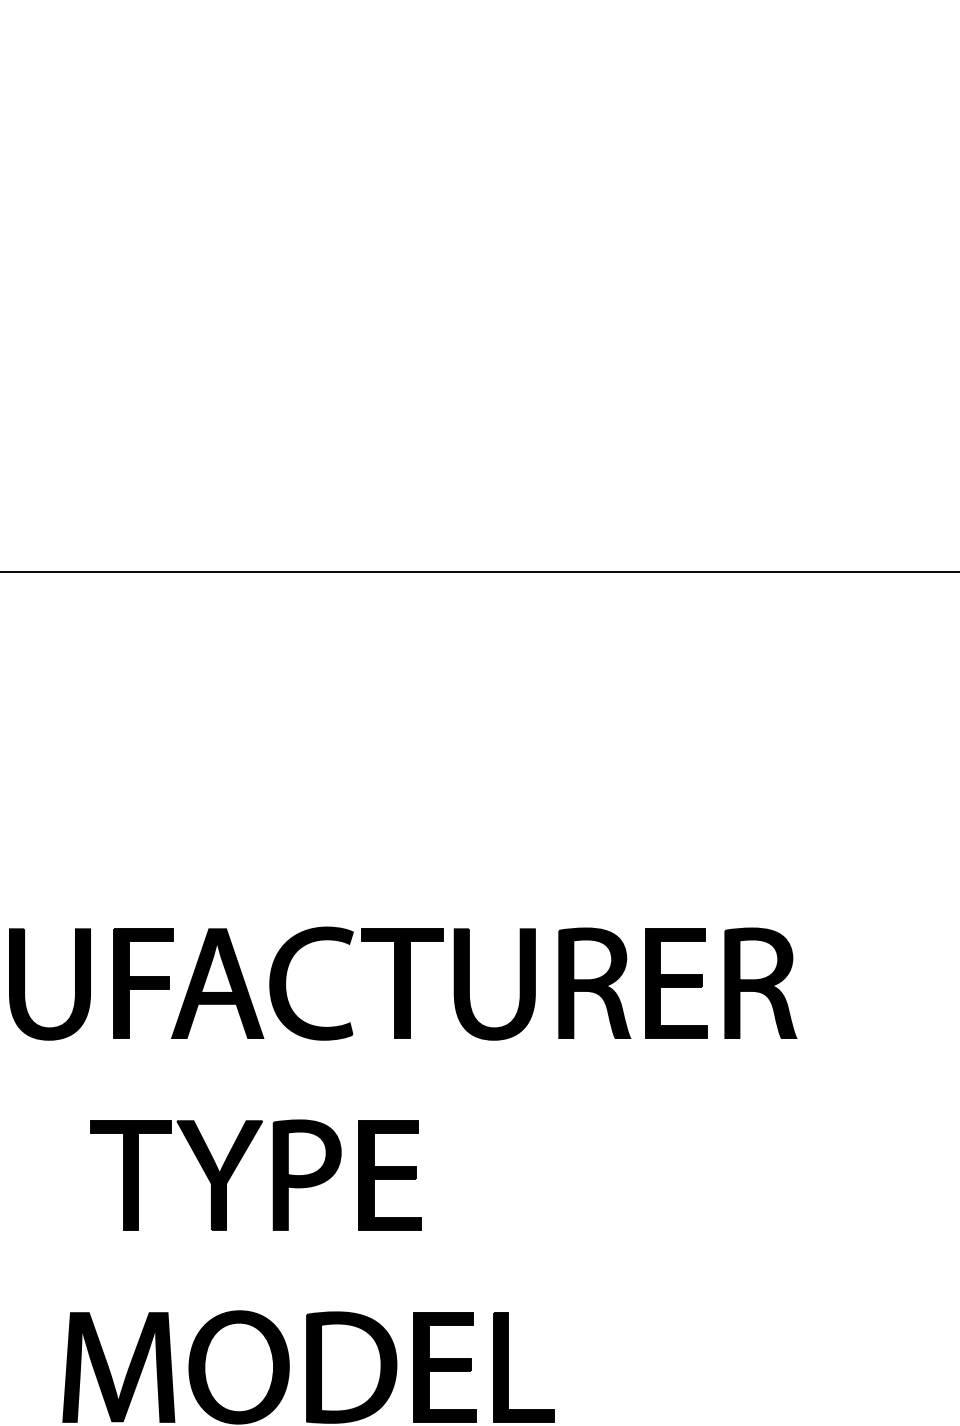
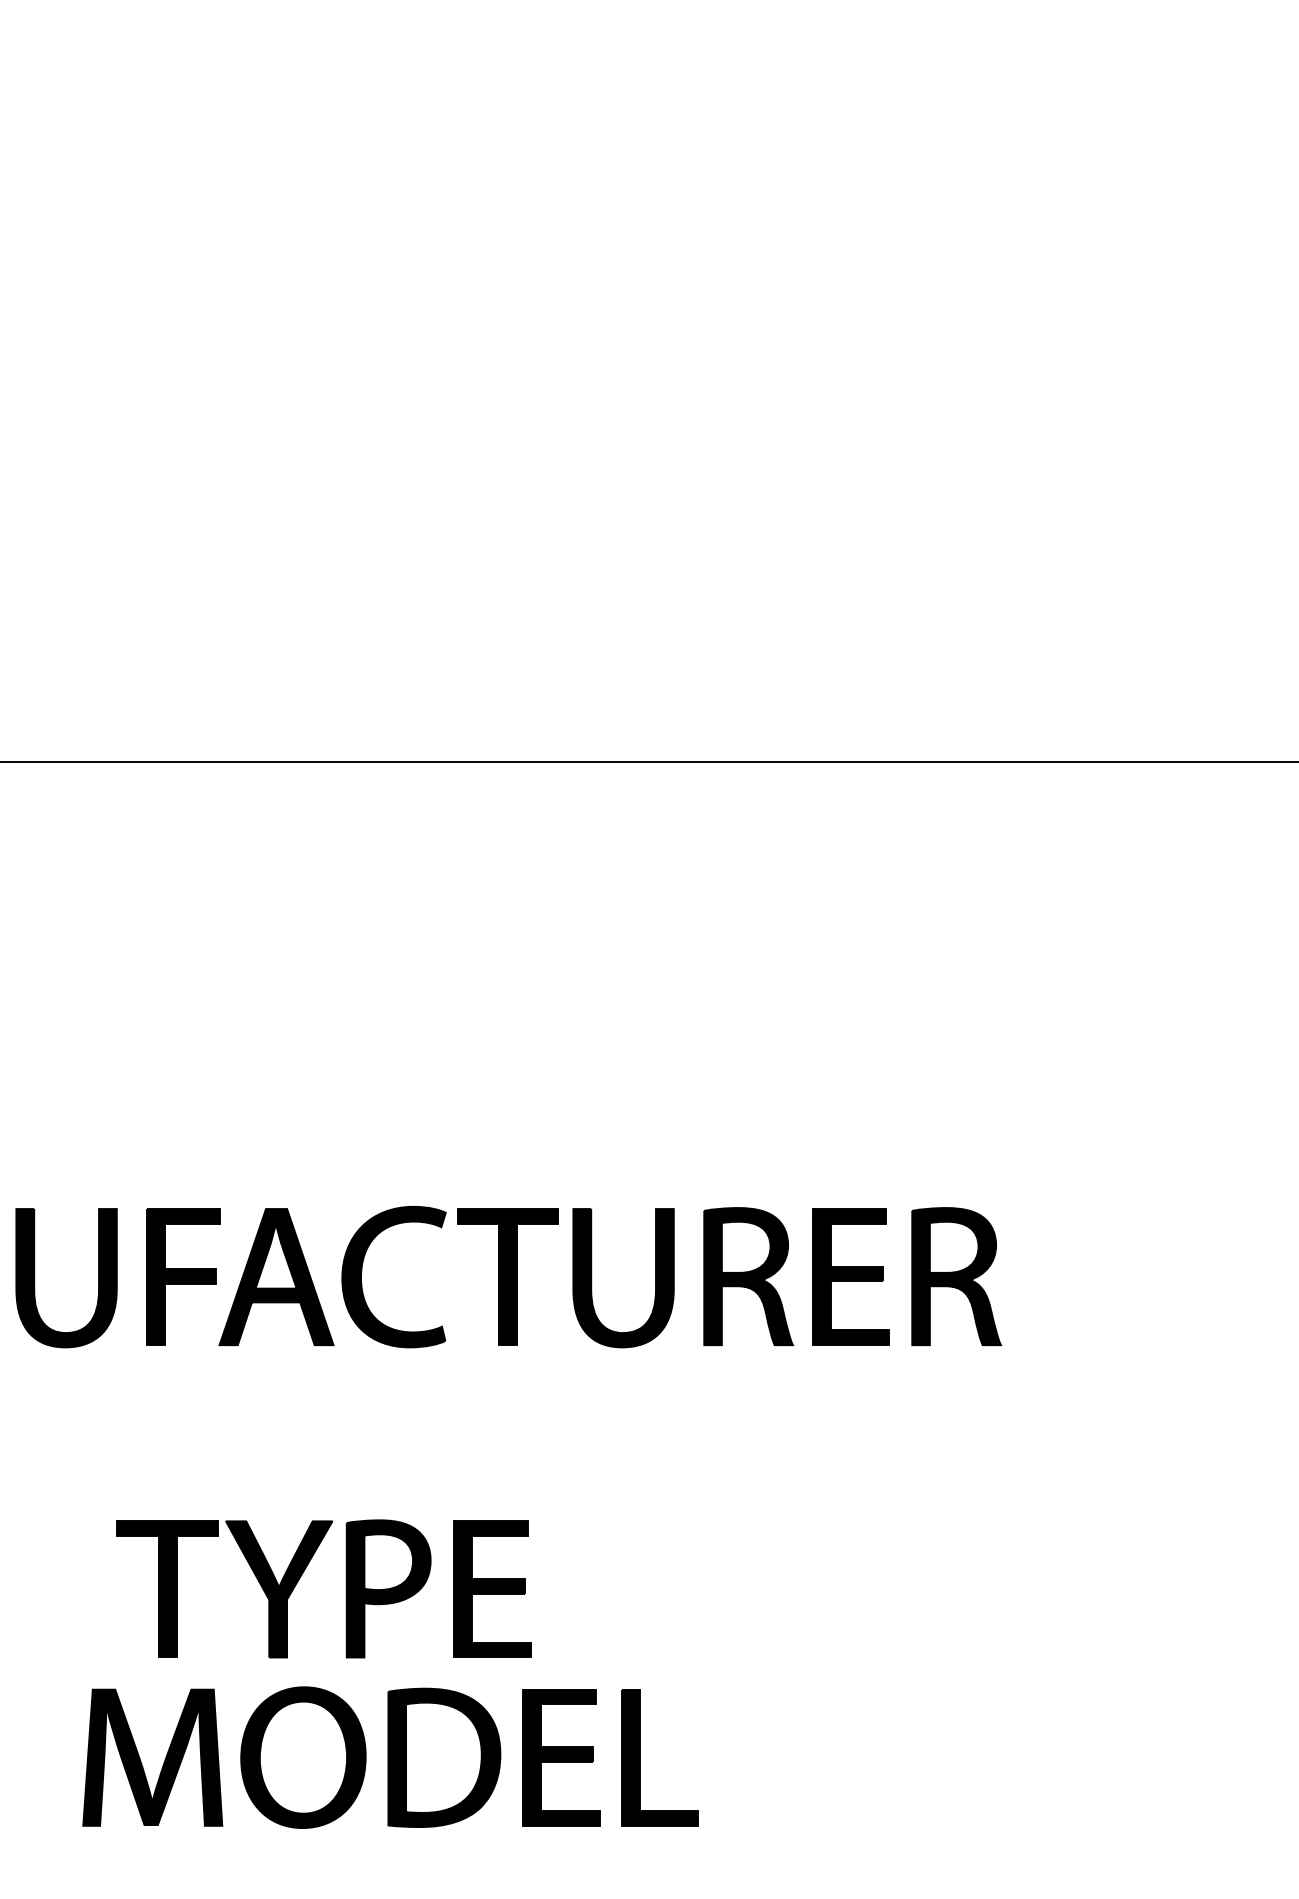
part: (272, 1174) -> (345, 1588), moved

